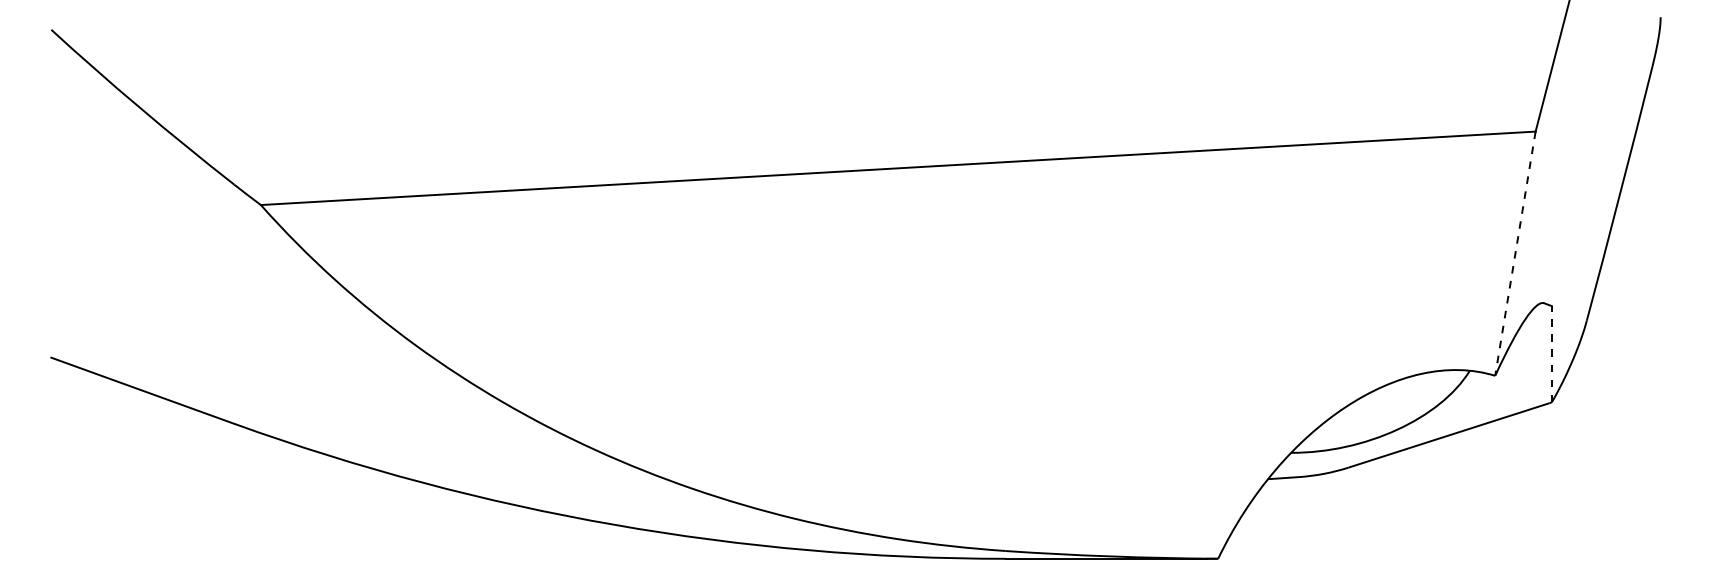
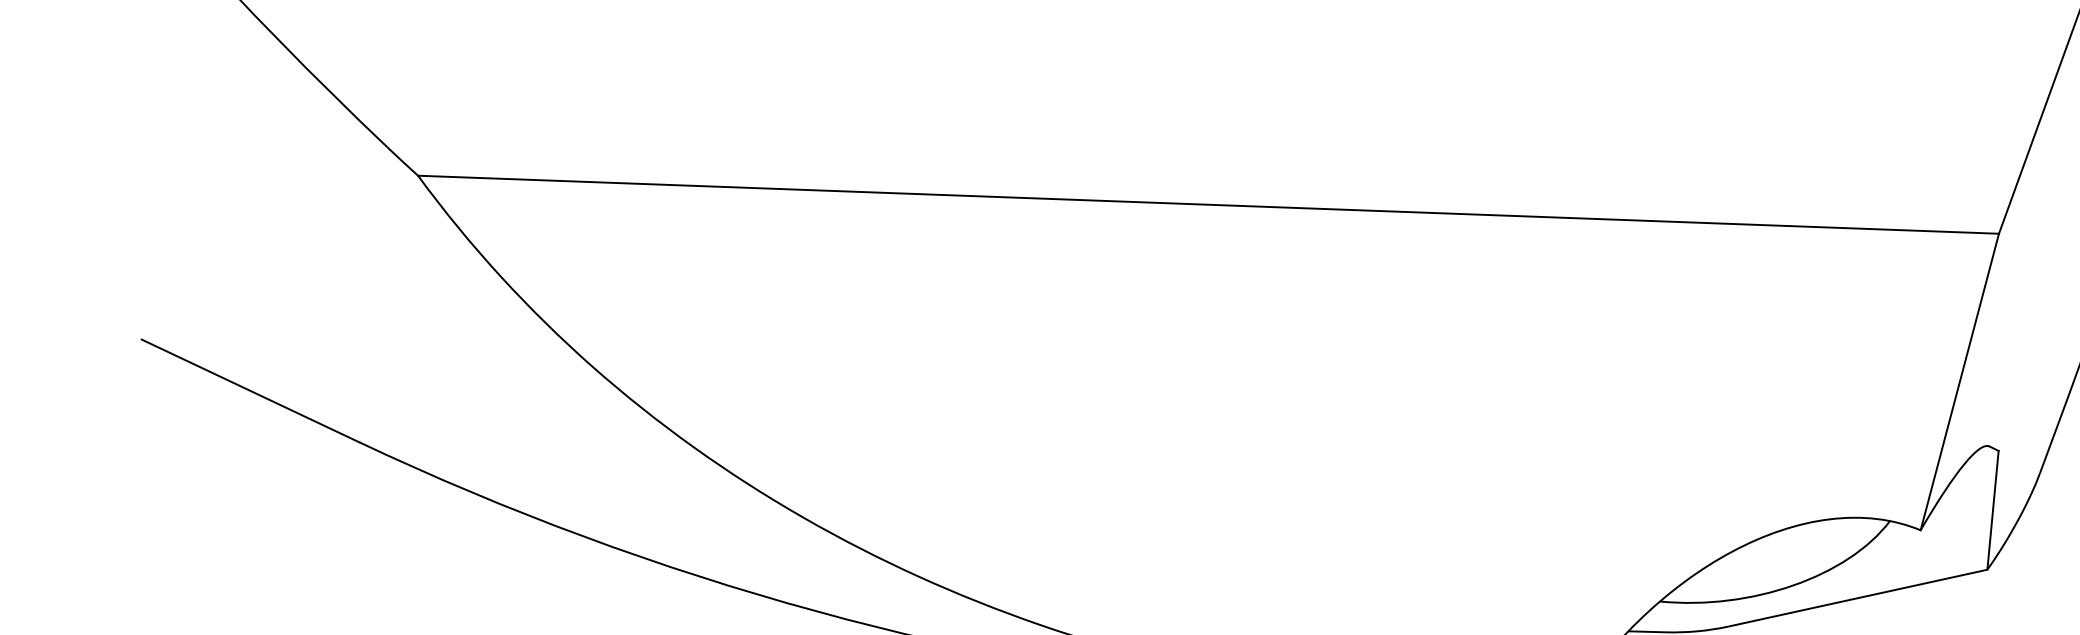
line: (1515, 253) -> (1959, 381), dashed -> solid
line: (1551, 353) -> (1992, 509), dashed -> solid

